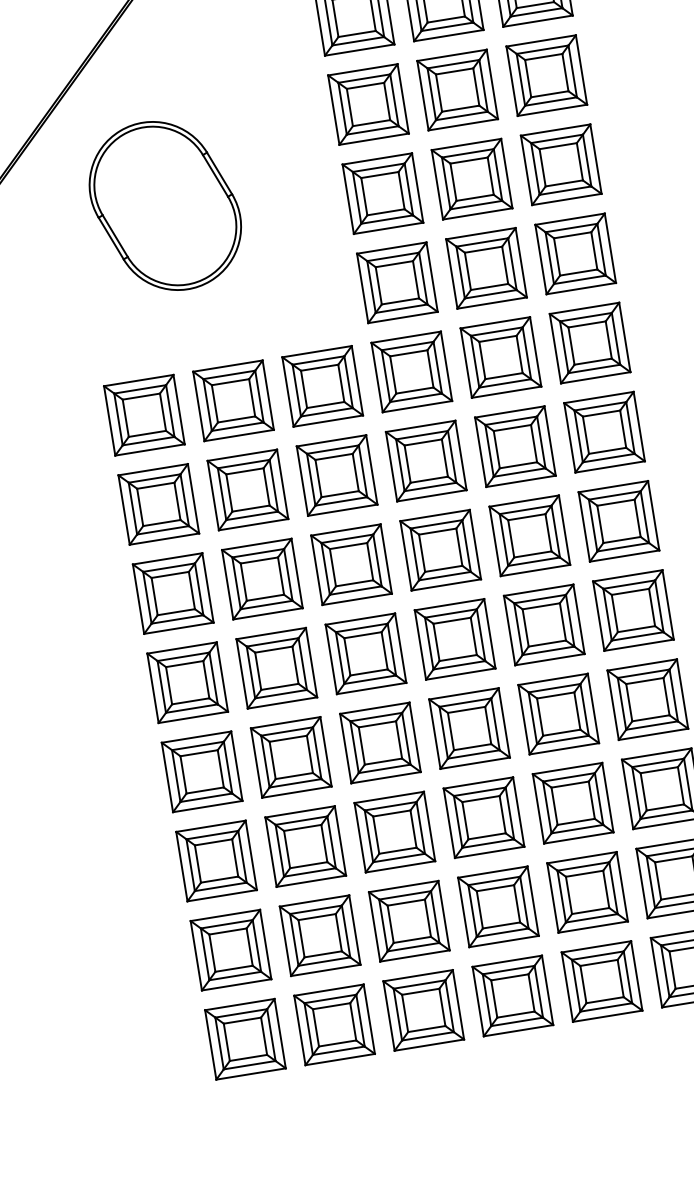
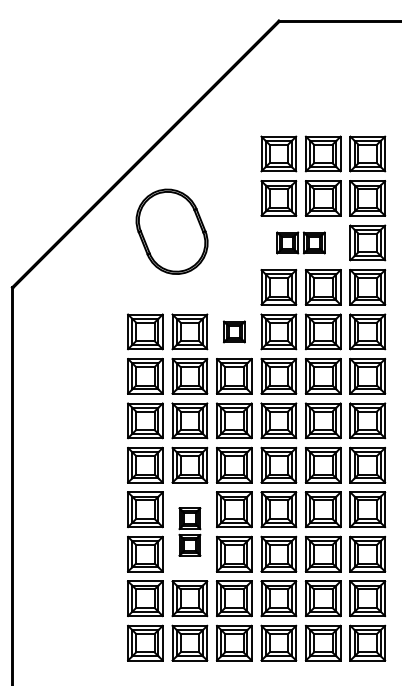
part: (426, 185) -> (300, 242), size x0.6
part: (322, 385) -> (234, 331), size x0.6
part: (297, 801) -> (189, 531), size x0.6

